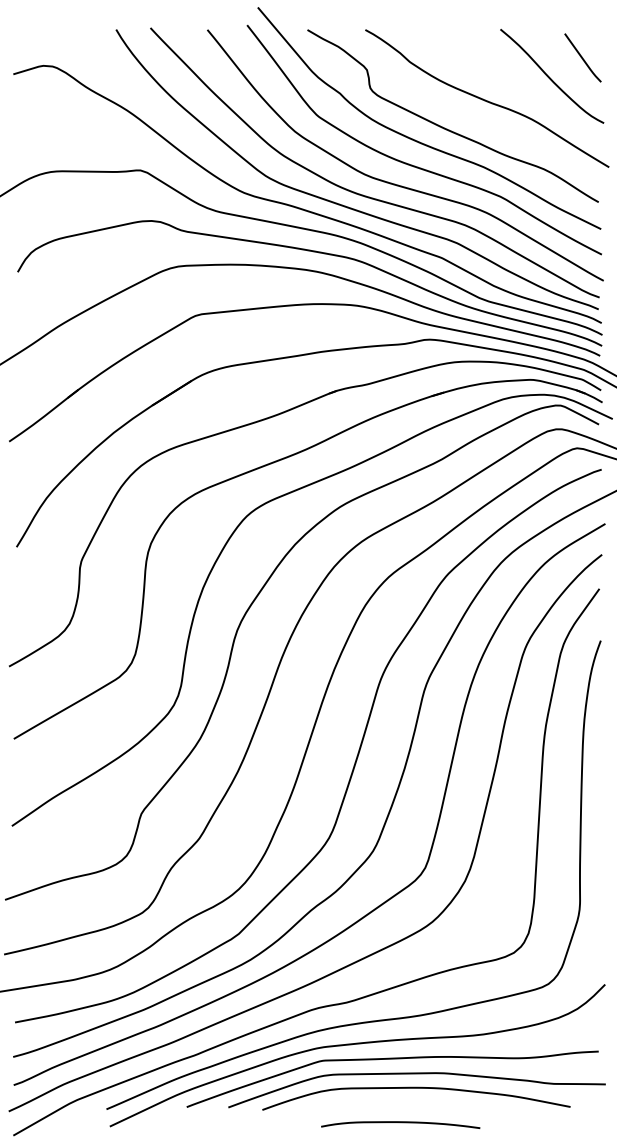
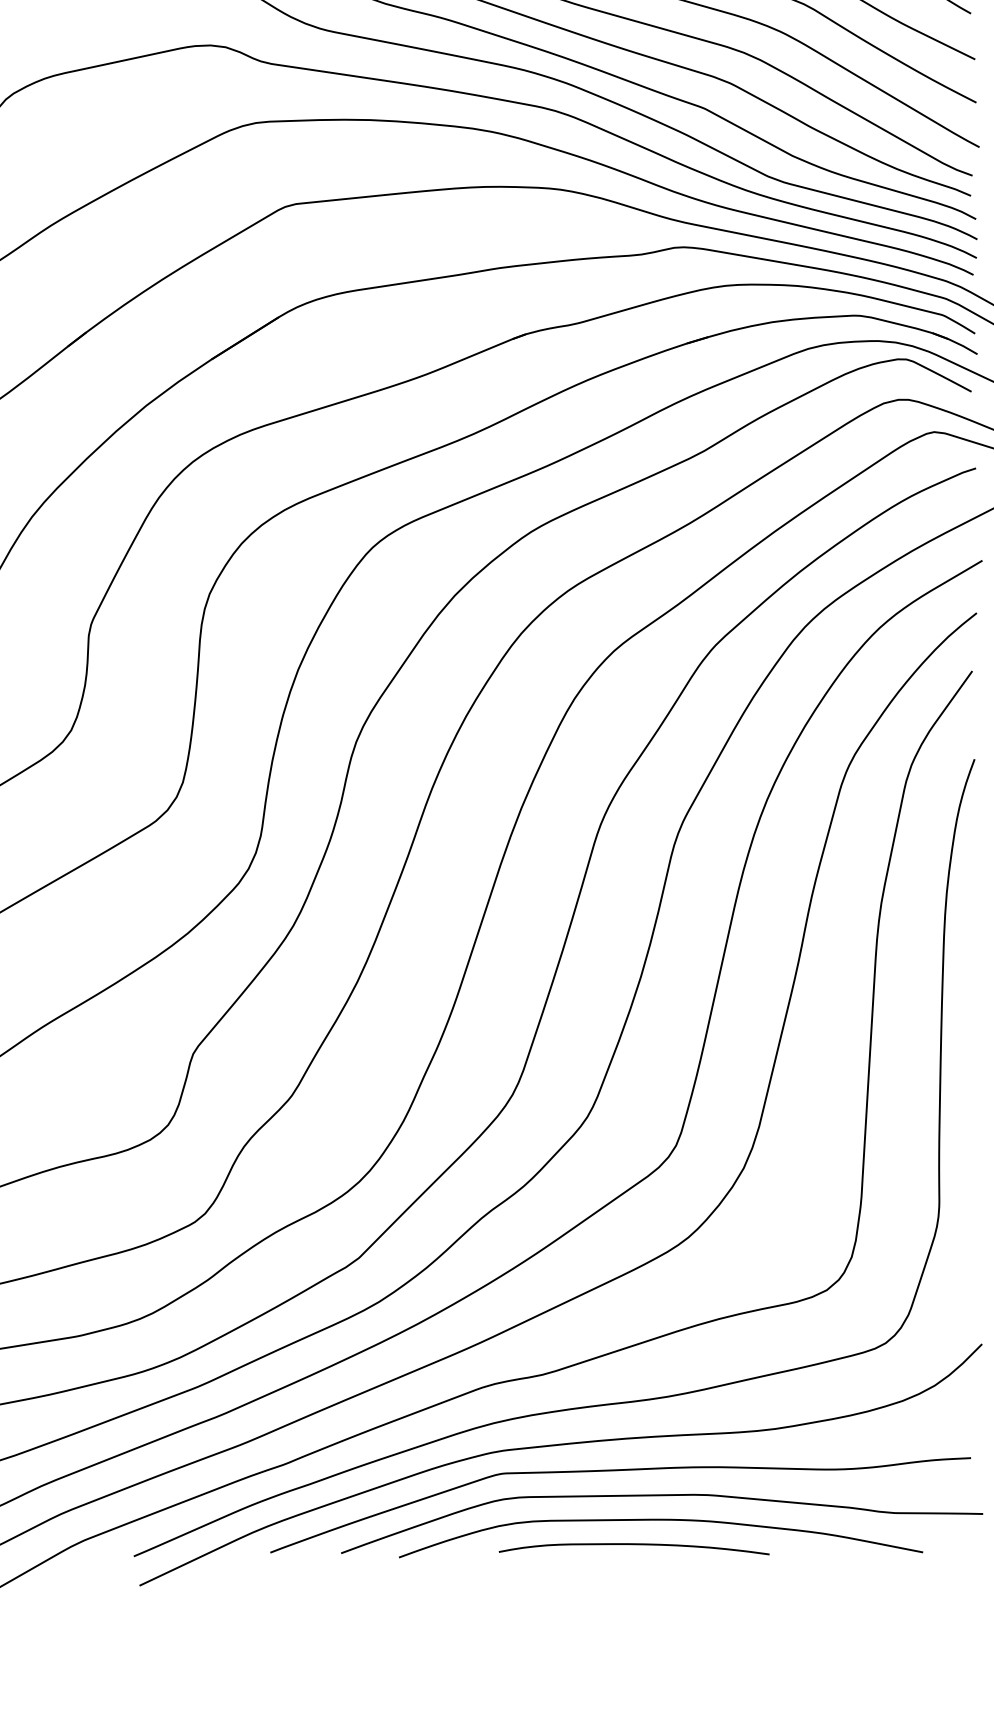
curve: (400, 1123) -> (633, 1546), moved

